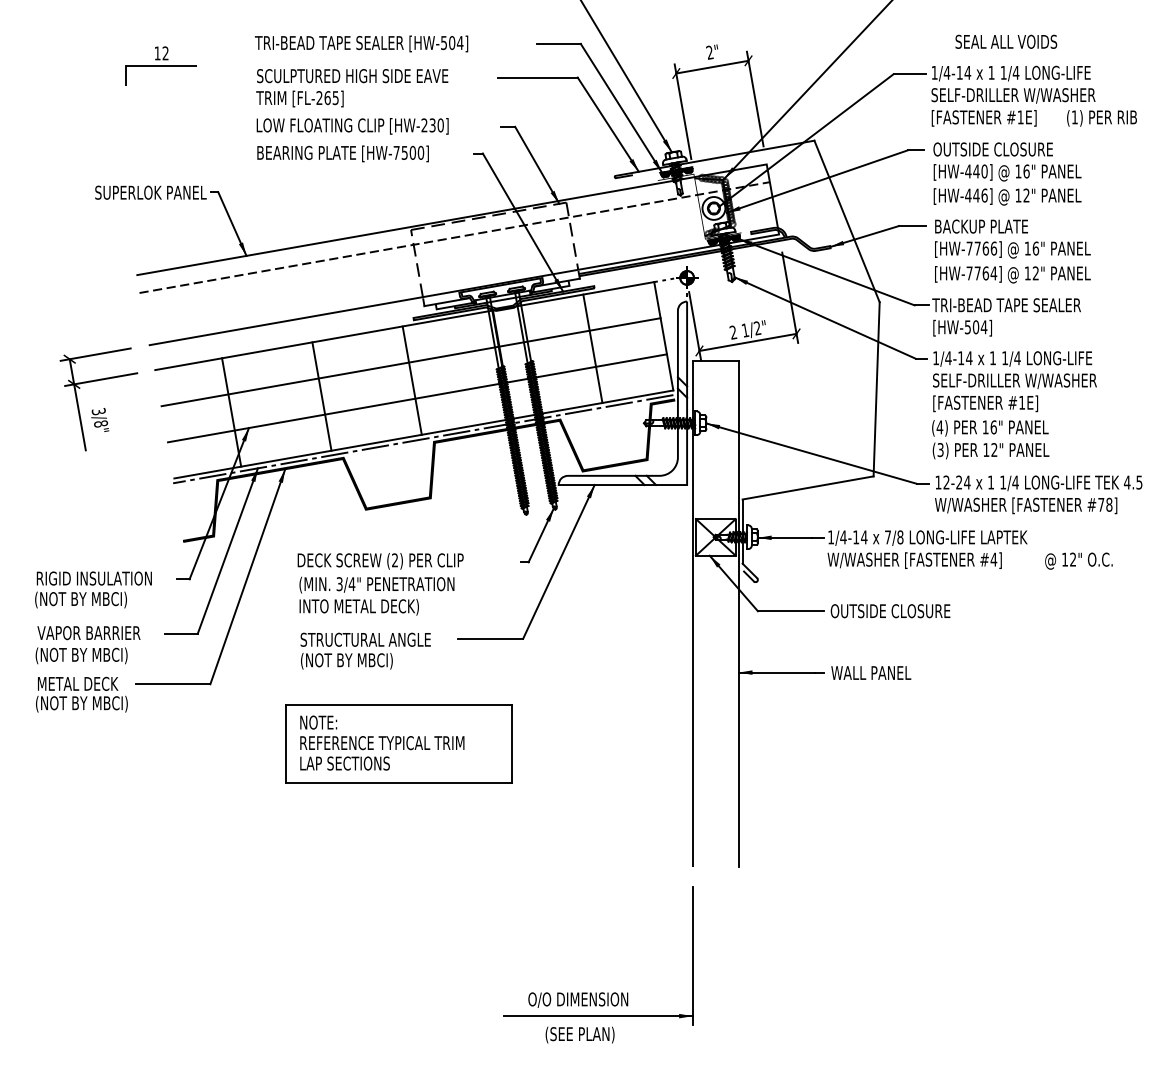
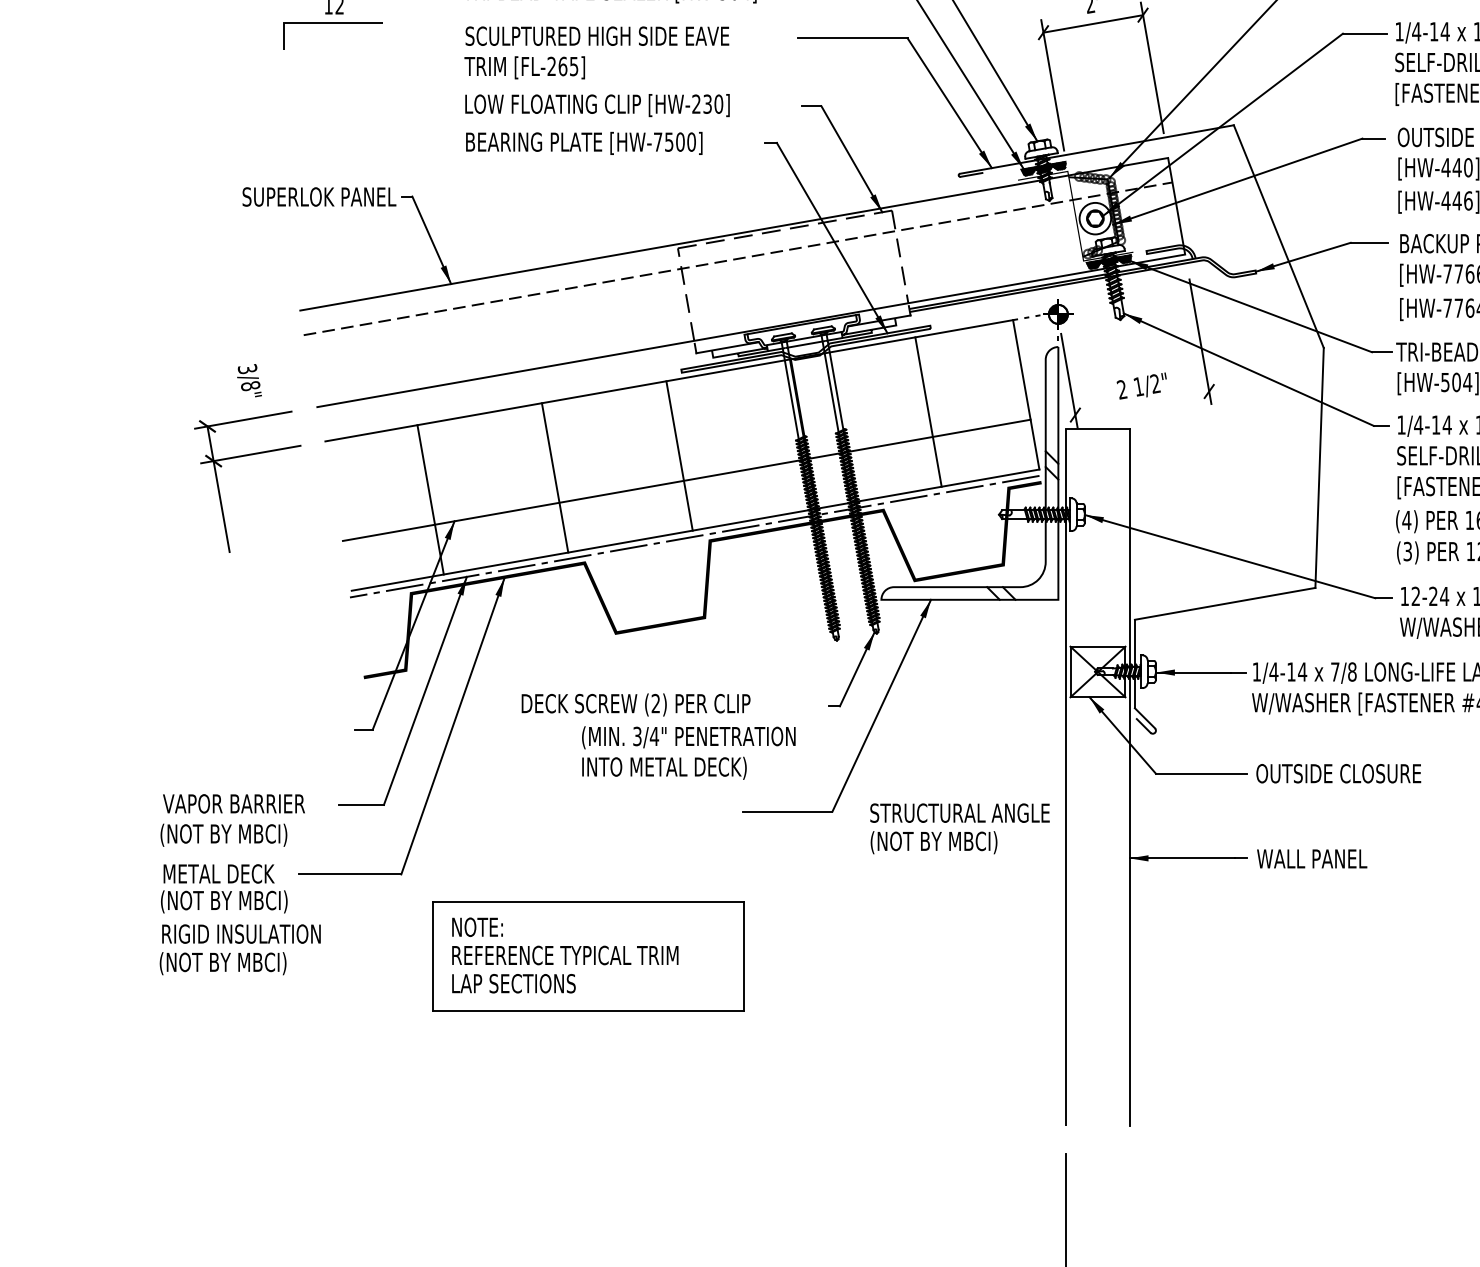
line: (747, 341) -> (1141, 402), removed
line: (410, 362) -> (677, 430), removed
text: (100, 419) -> (249, 379), moved
text: (93, 589) -> (240, 949), moved
text: (376, 595) -> (688, 752), moved
text: (365, 650) -> (959, 827), moved
part: (398, 743) -> (587, 956), moved

